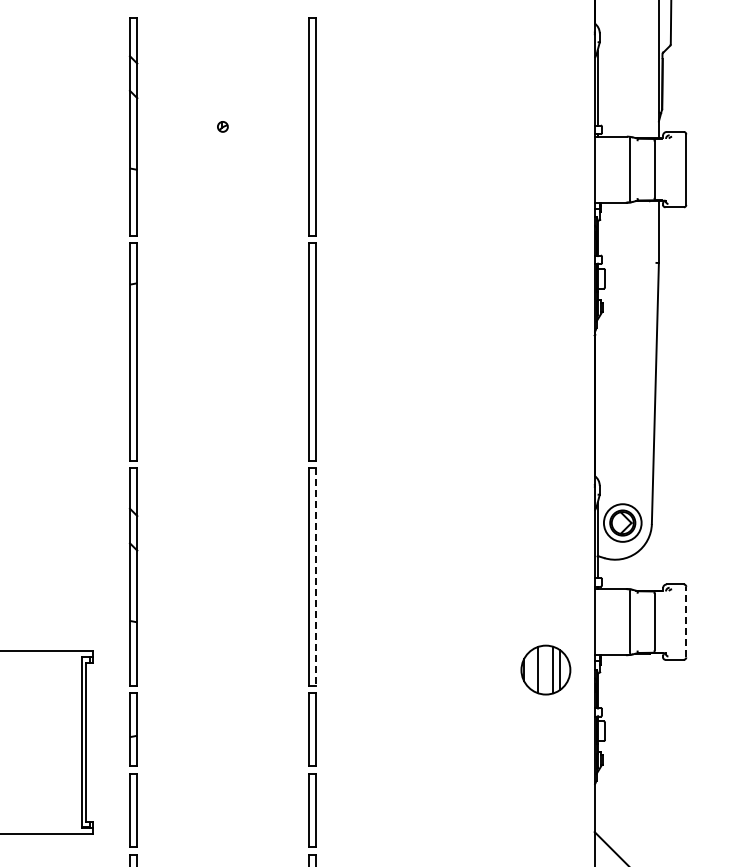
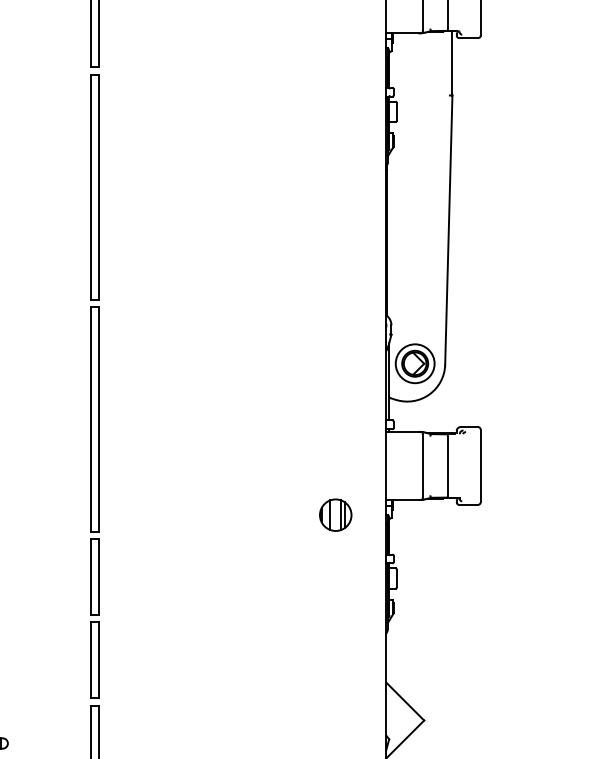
line: (315, 576) -> (98, 418), dashed -> solid
line: (686, 621) -> (480, 465), dashed -> solid
part: (545, 669) -> (335, 514), size x0.62

